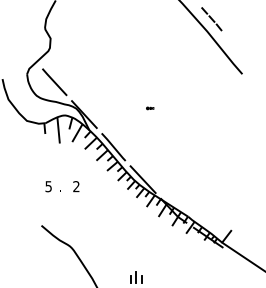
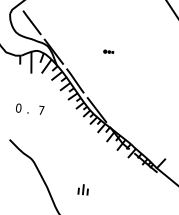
part: (149, 108) -> (107, 52), size x1.67
text: (48, 186) -> (18, 108), 5 -> 0
text: (76, 186) -> (41, 110), 2 -> 7

